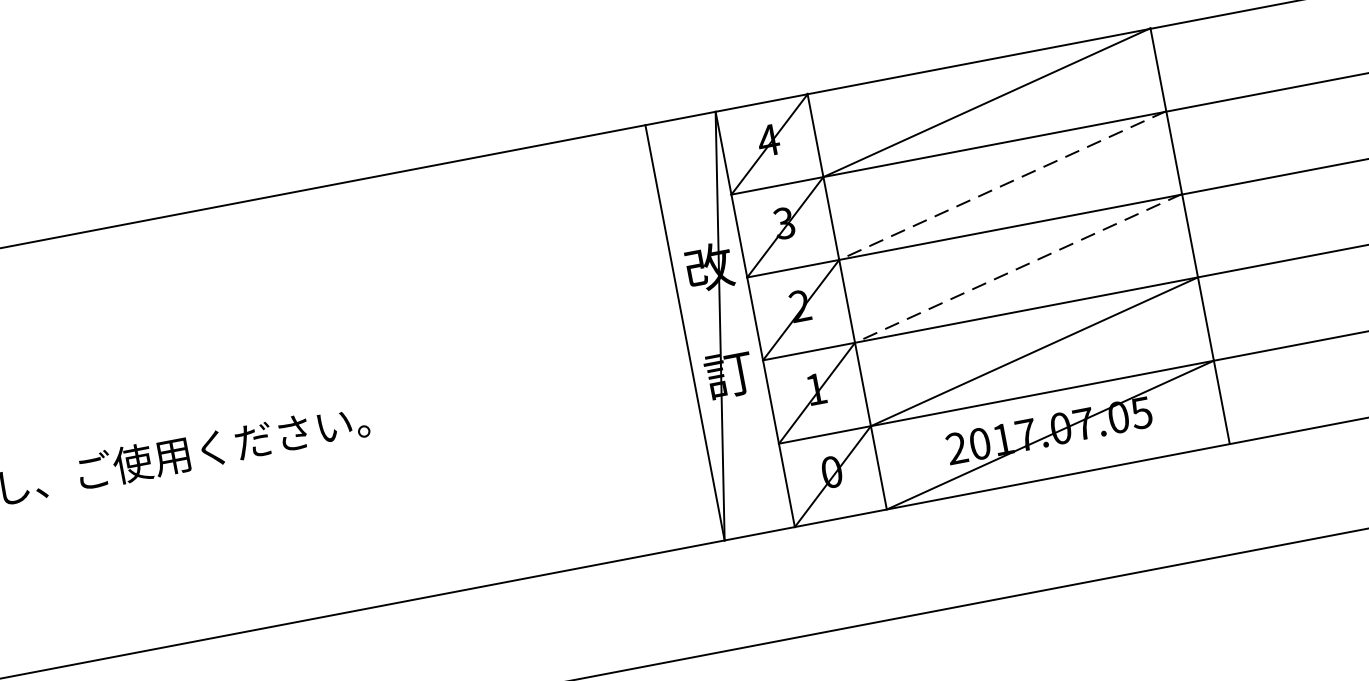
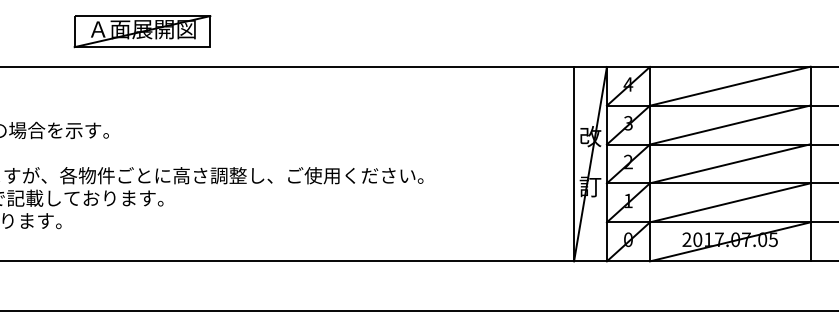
line: (1003, 186) -> (730, 125), dashed -> solid
line: (1018, 267) -> (730, 163), dashed -> solid

